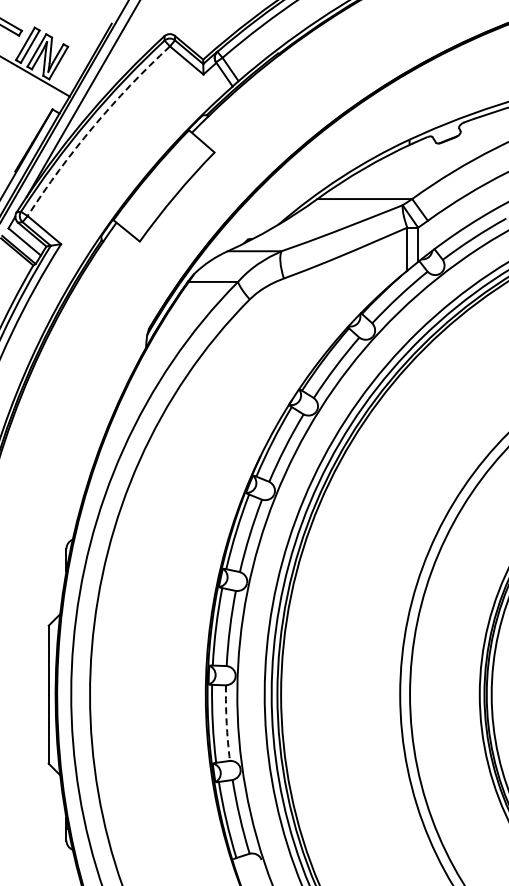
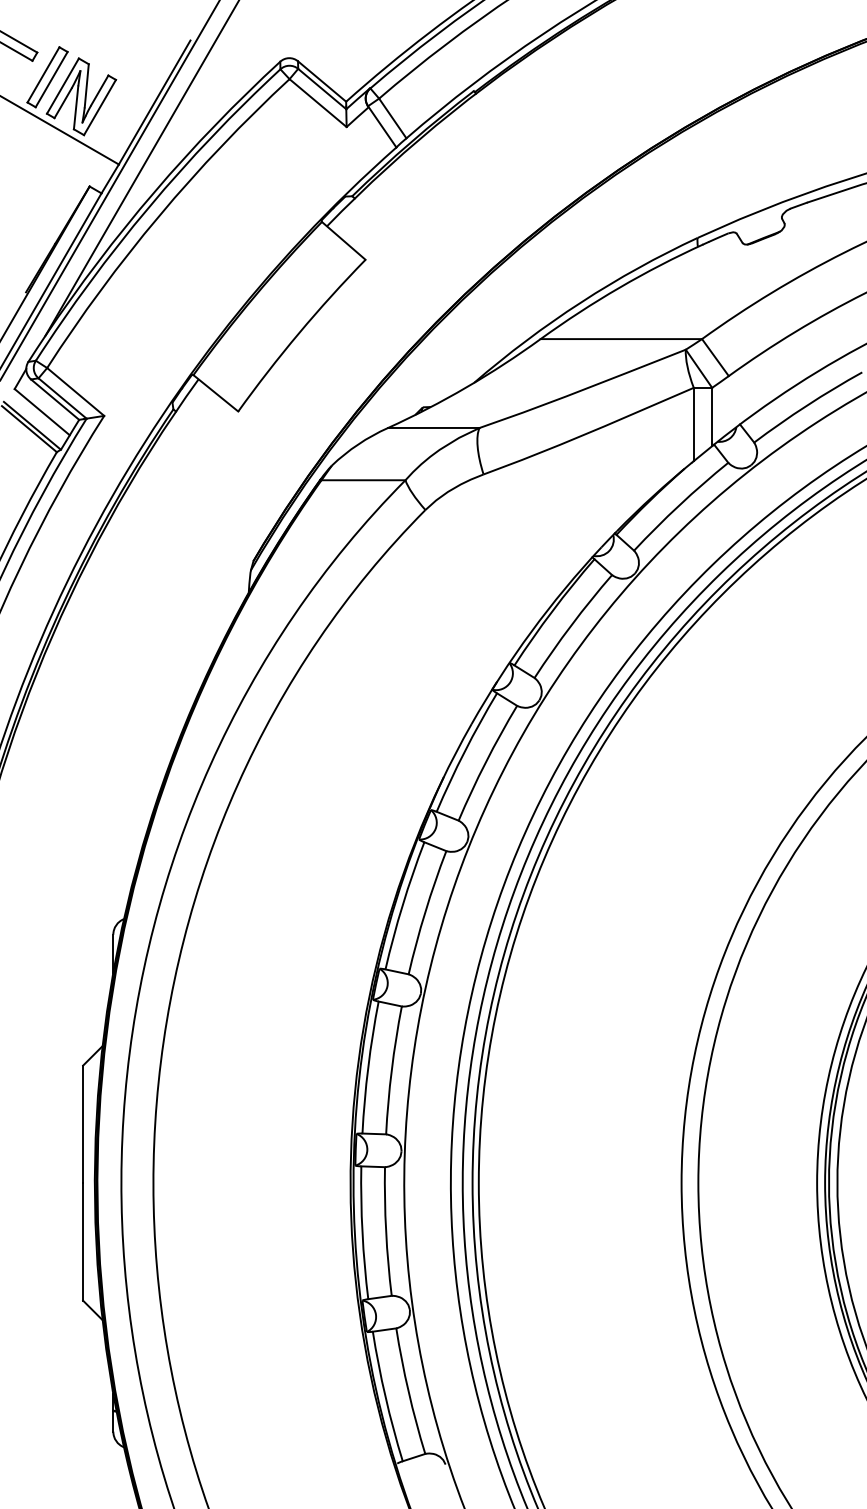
arc: (93, 126) -> (159, 215), dashed -> solid
arc: (226, 723) -> (385, 1232), dashed -> solid

